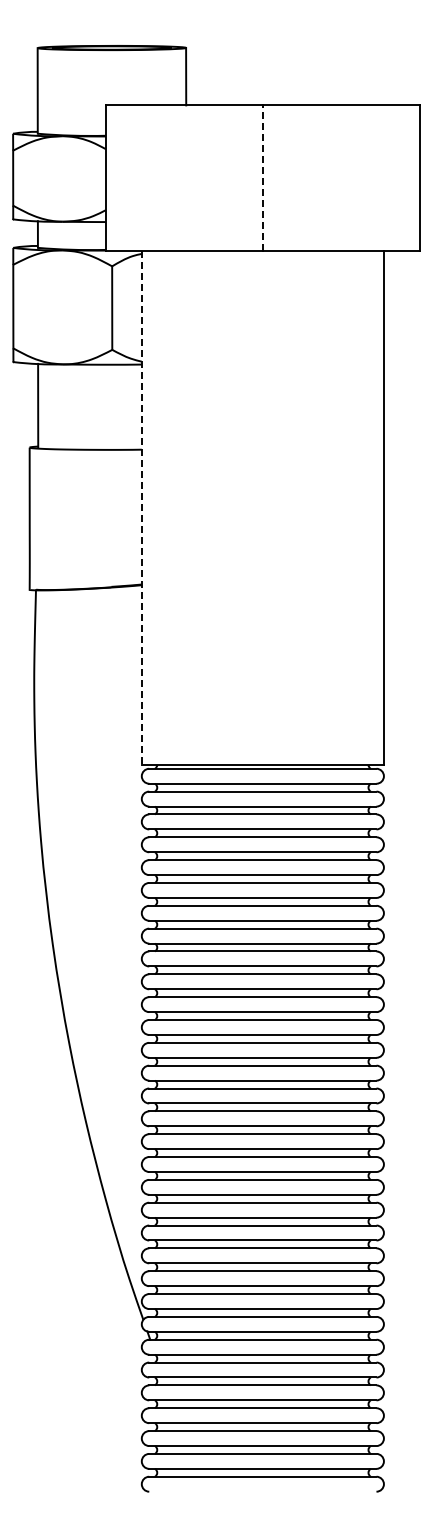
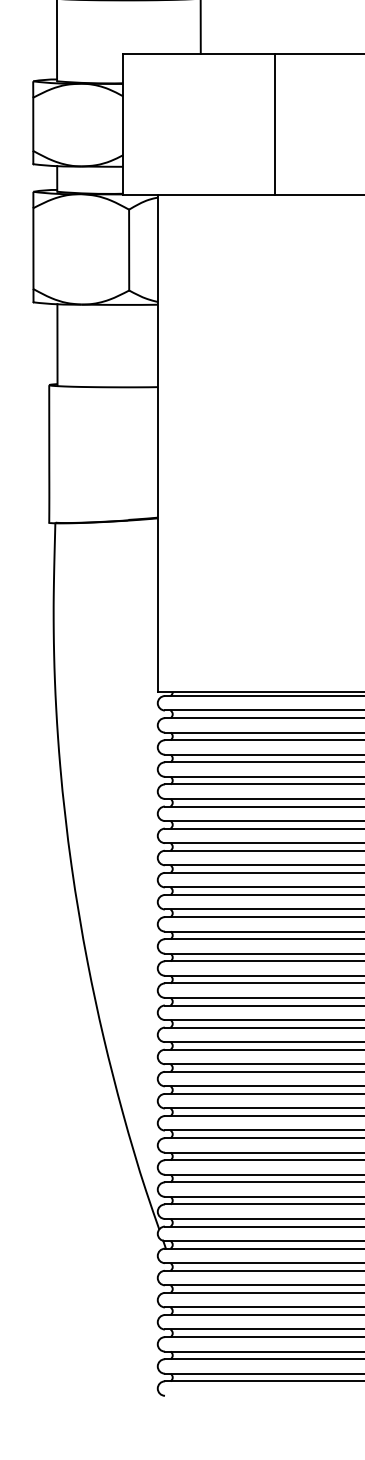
line: (262, 178) -> (274, 124), dashed -> solid
line: (141, 507) -> (157, 443), dashed -> solid

